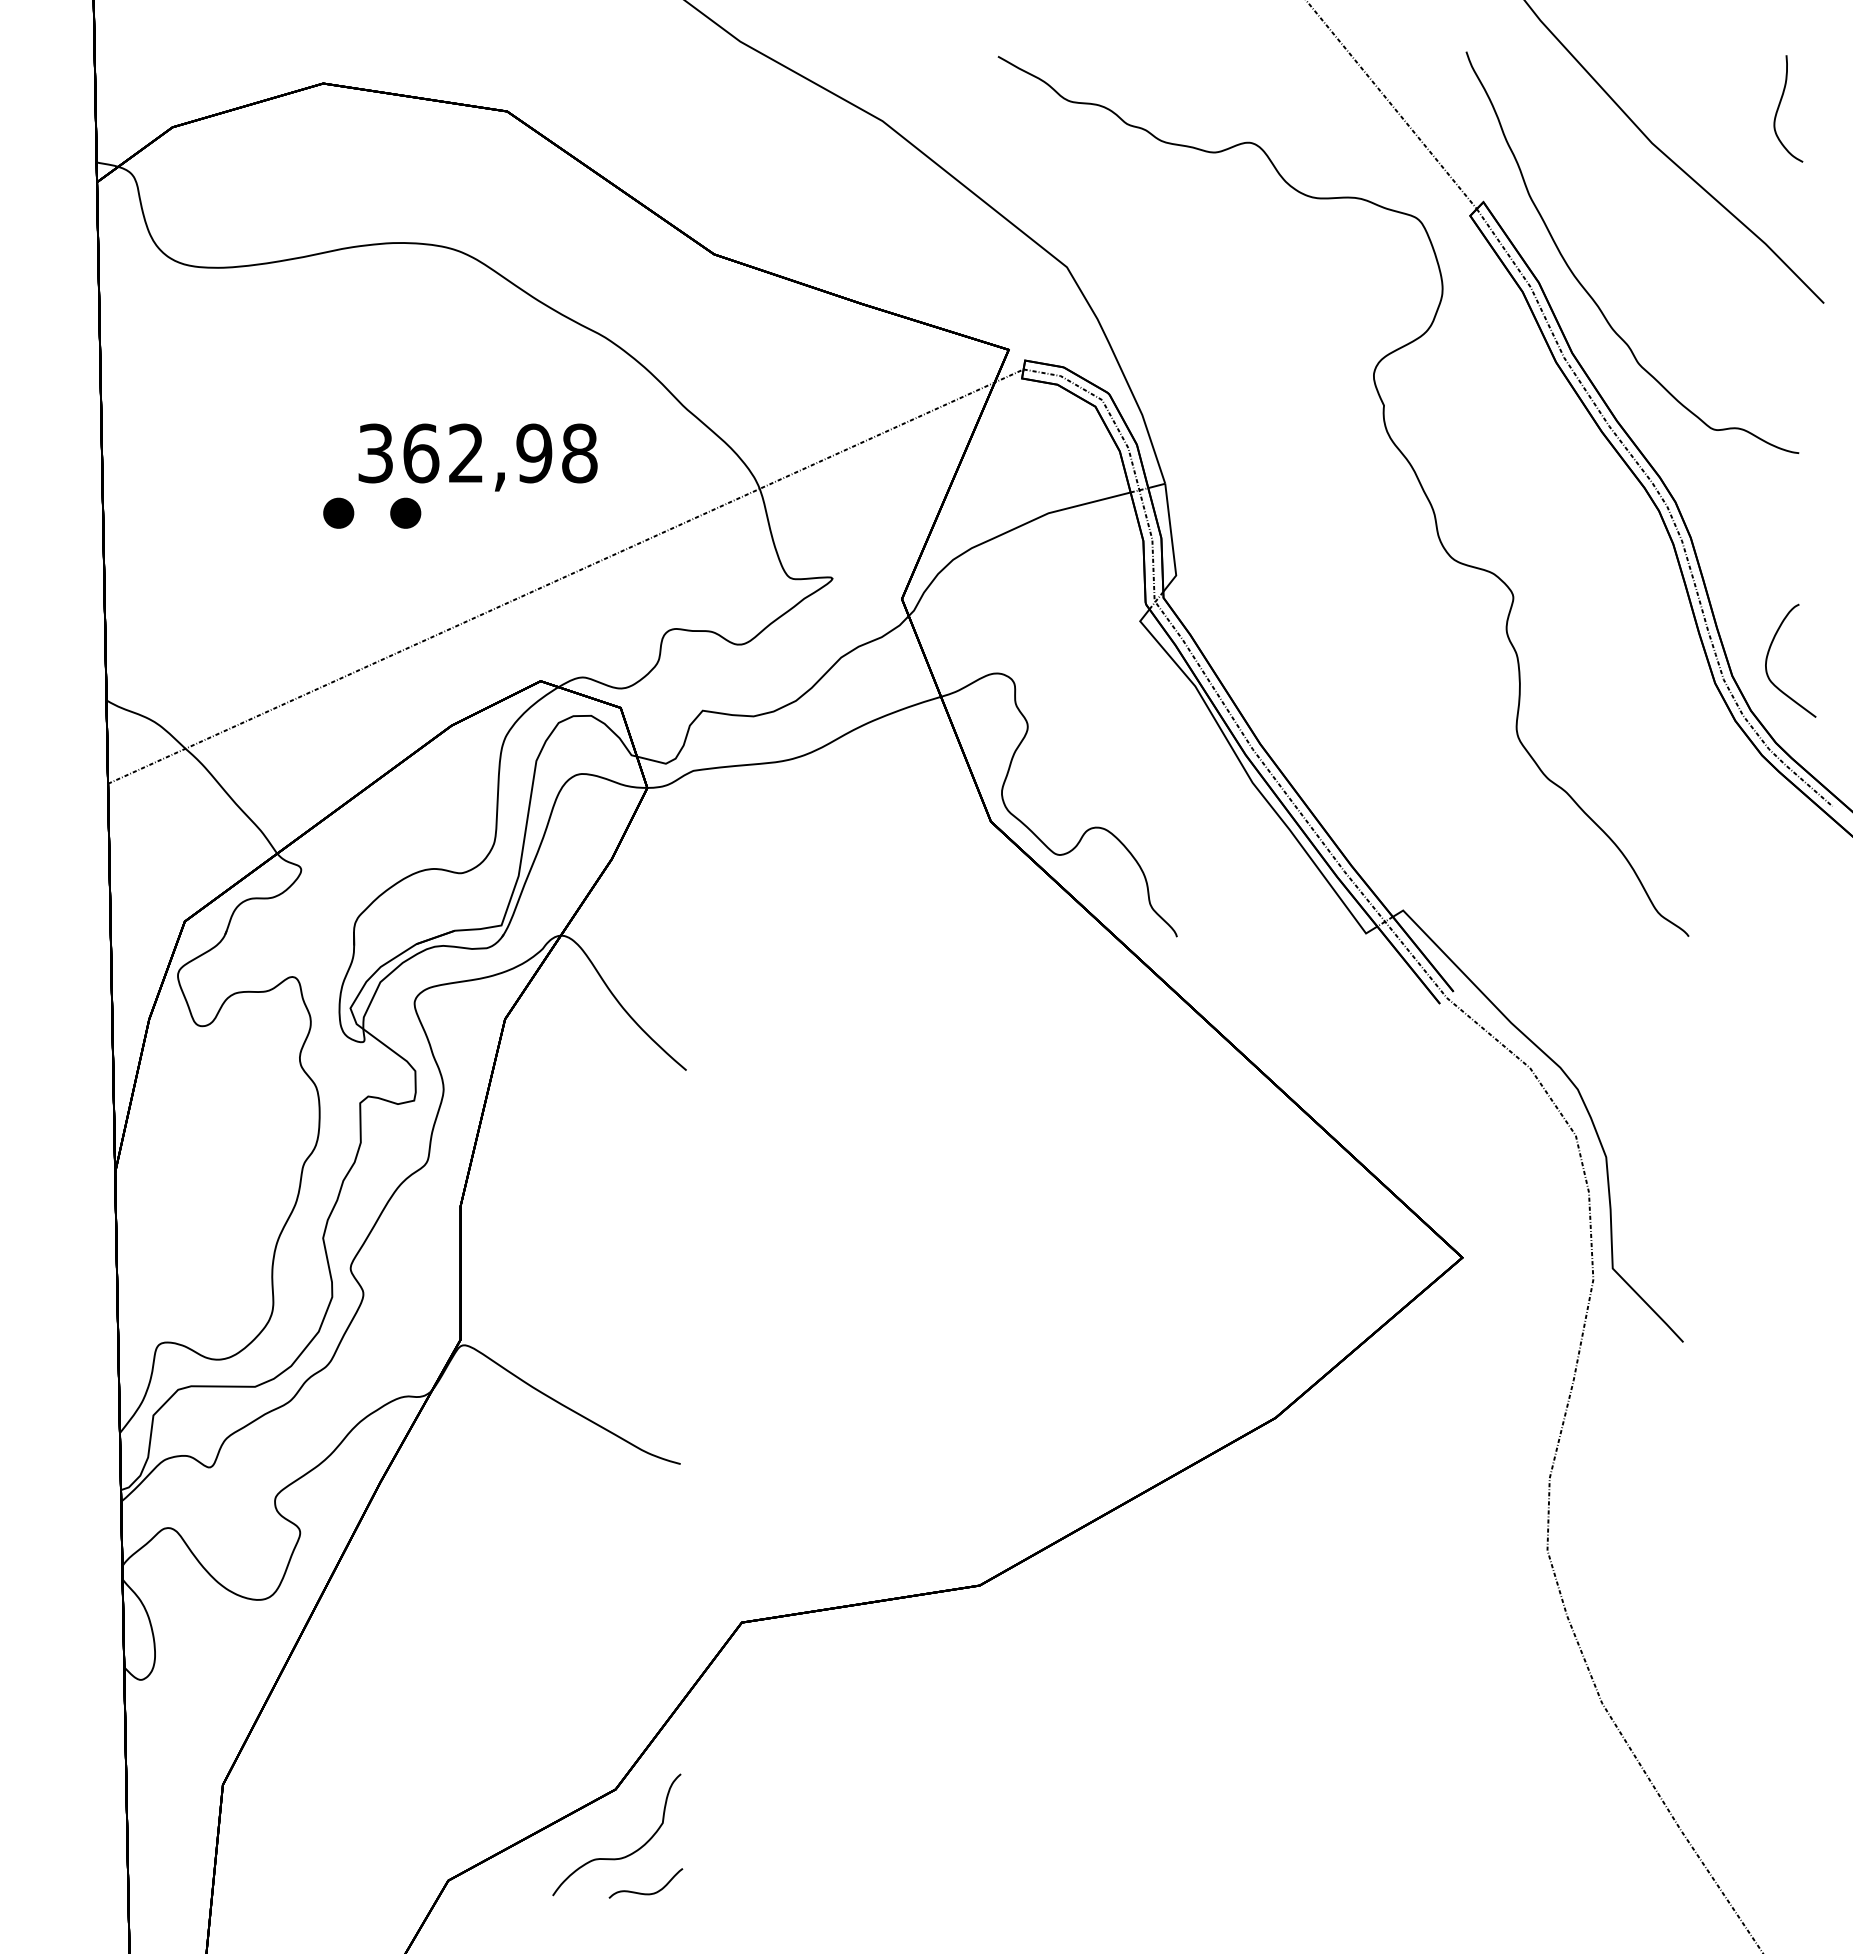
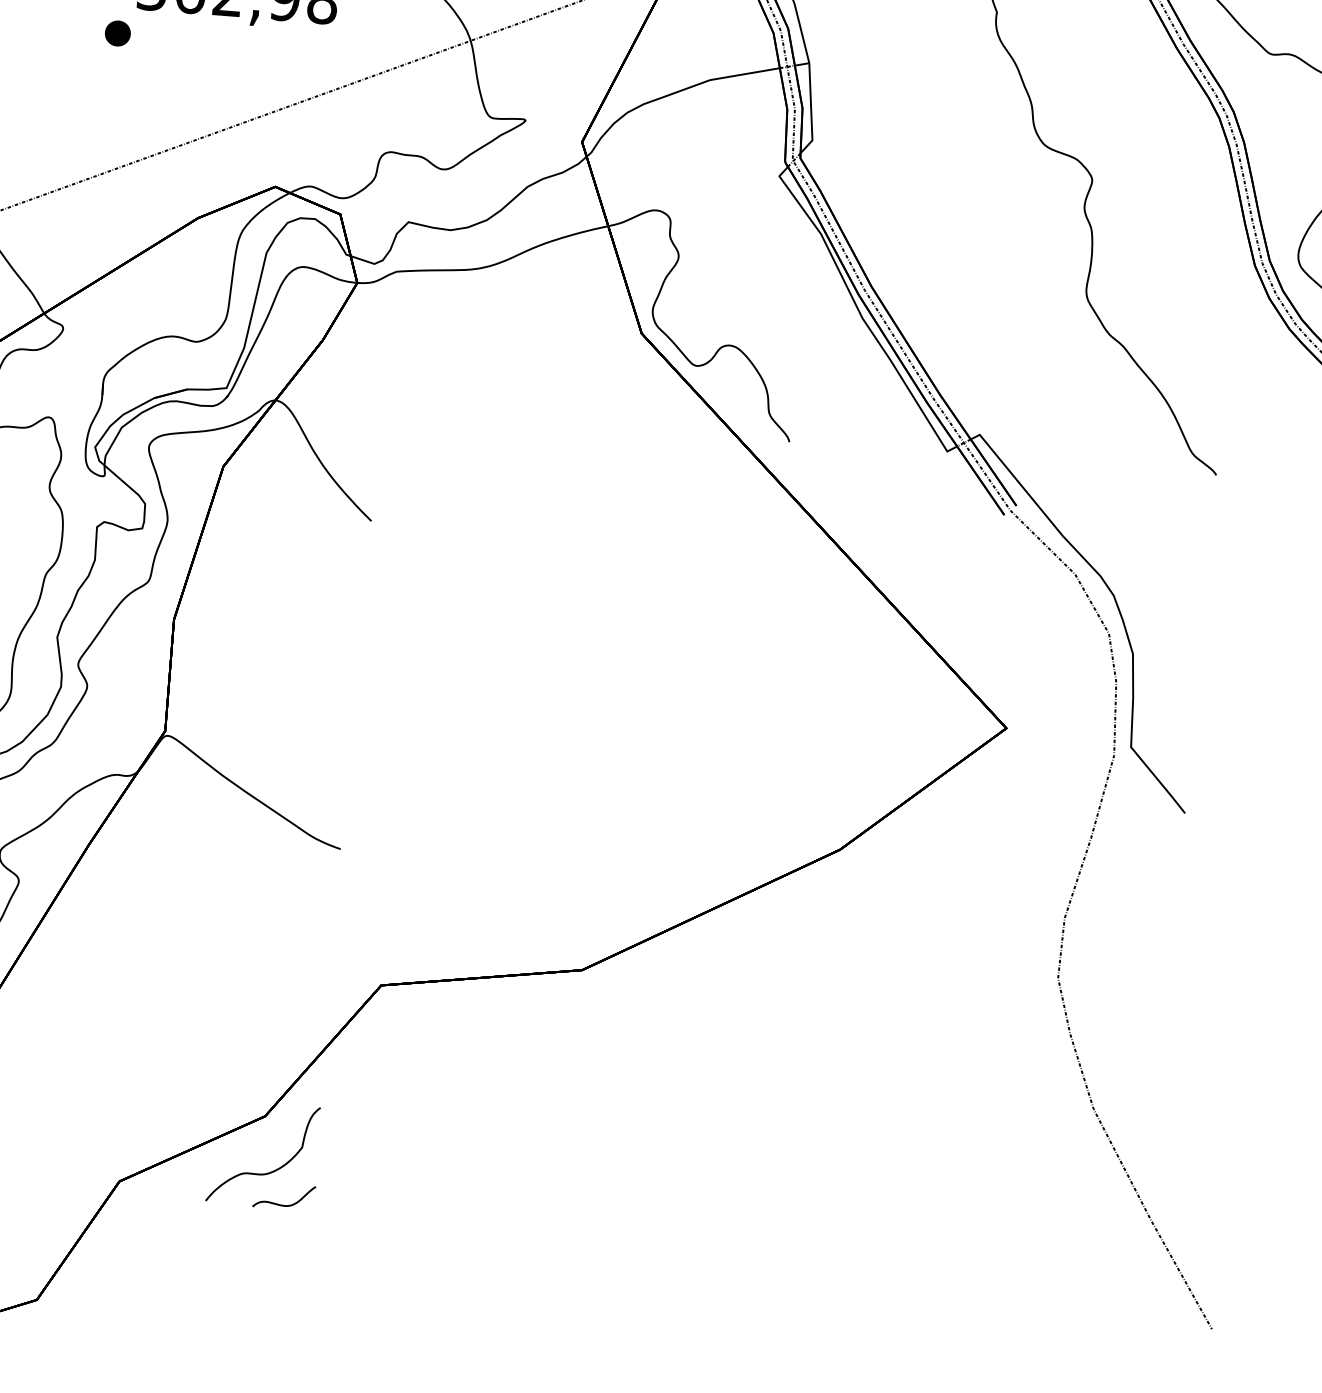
part: (405, 512) -> (173, 37), removed

